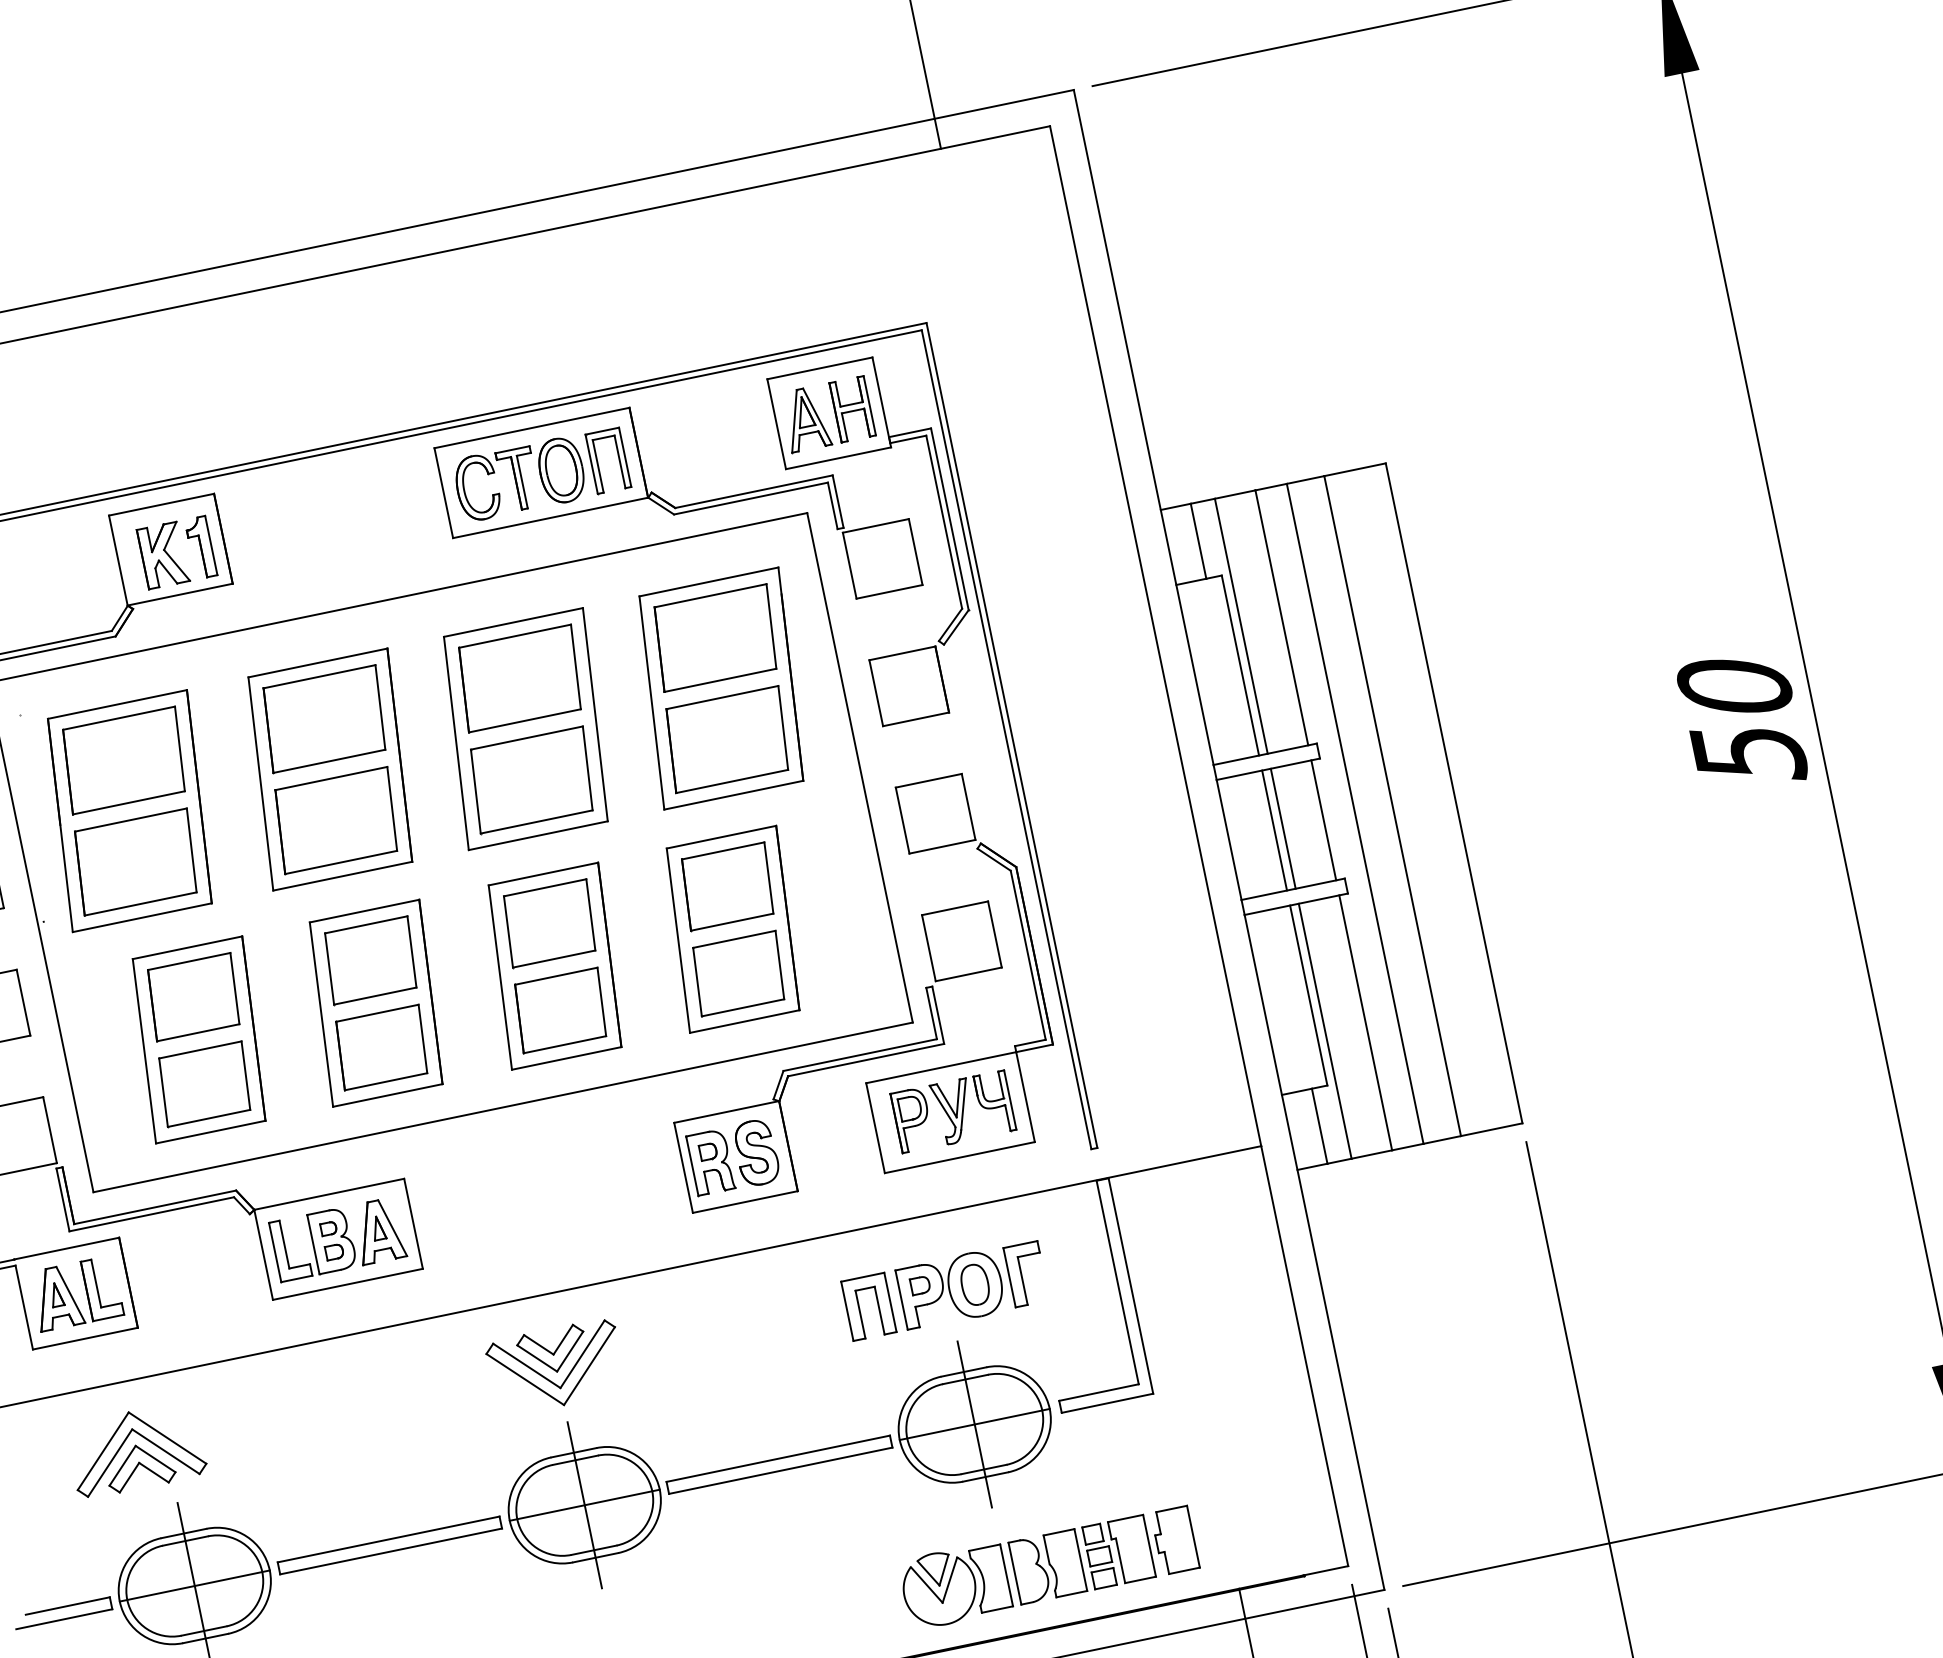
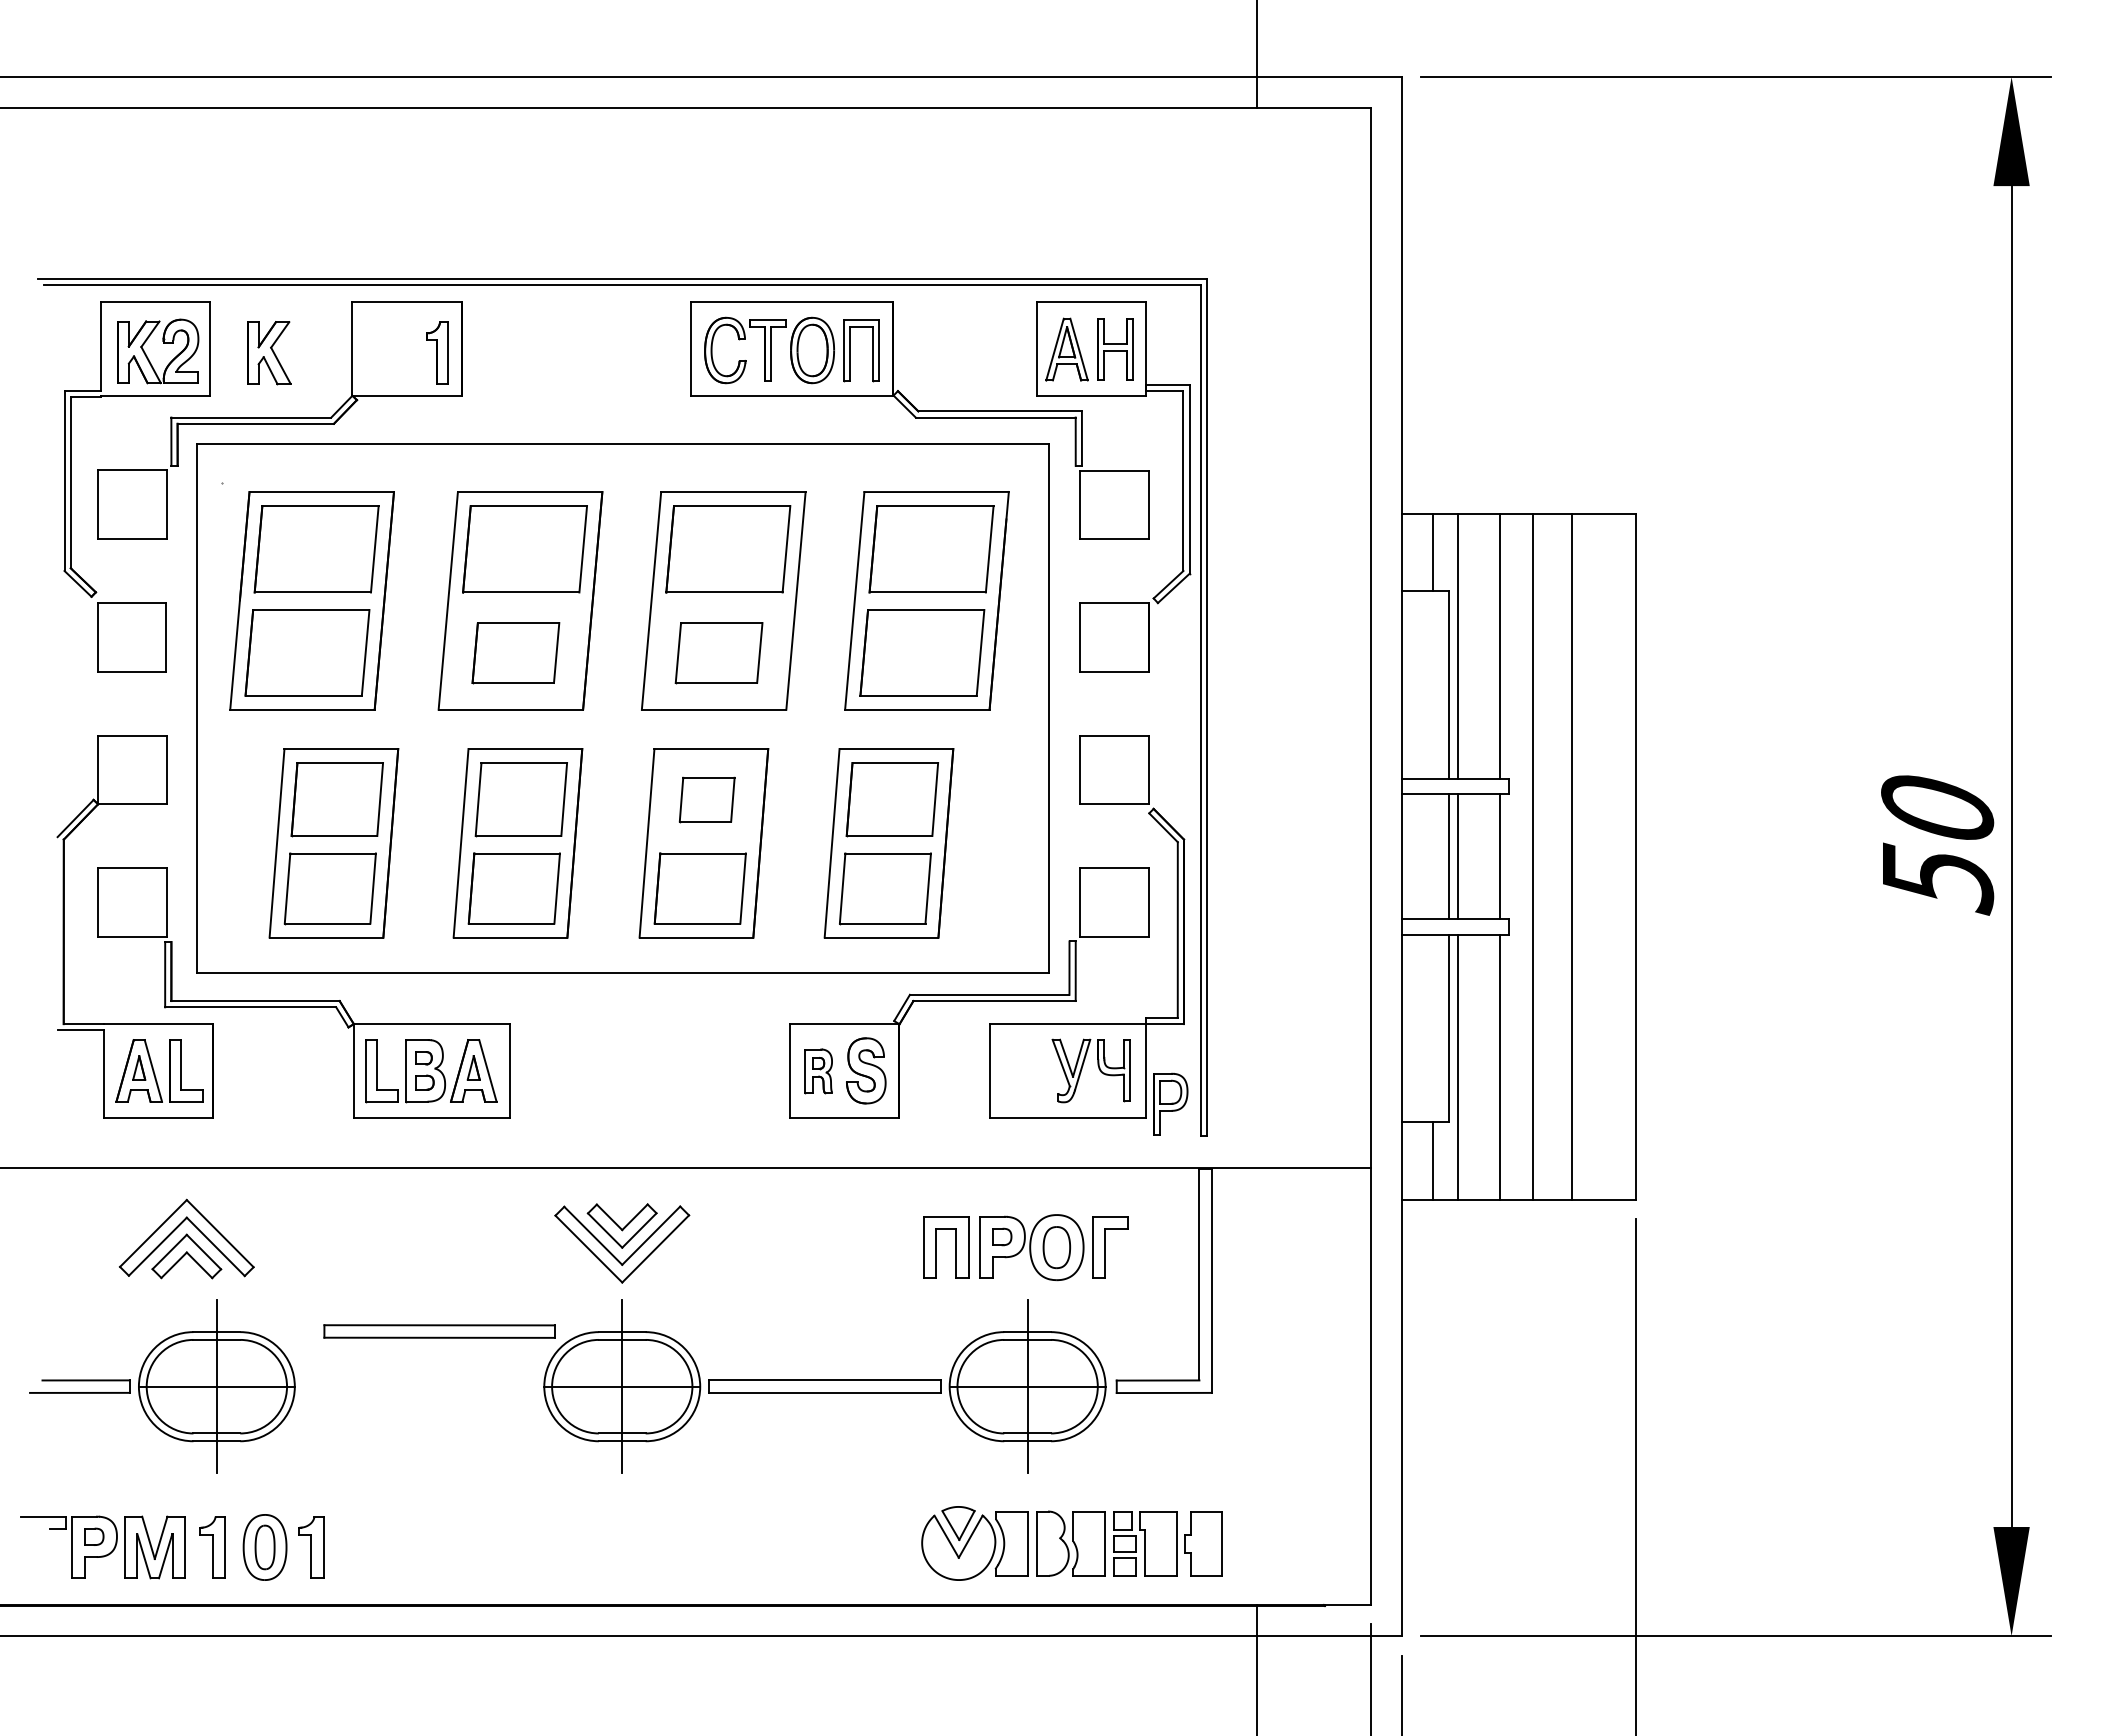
part: (163, 555) -> (269, 353), moved
part: (531, 780) -> (718, 653), size x0.7
part: (336, 821) -> (515, 653), size x0.7
part: (548, 923) -> (706, 799), size x0.6
part: (912, 1119) -> (1170, 1103), moved
part: (710, 1162) -> (818, 1071), size x0.7
part: (389, 1545) -> (439, 1331), moved

